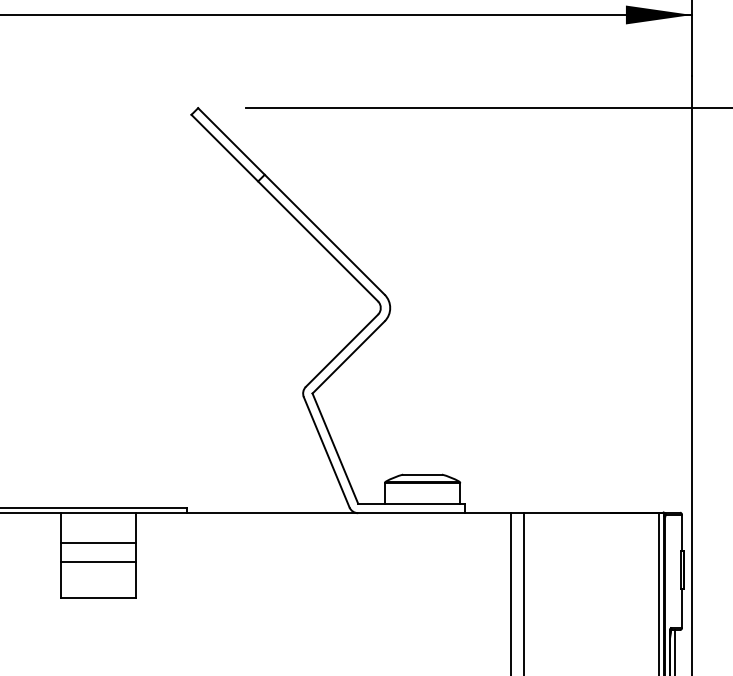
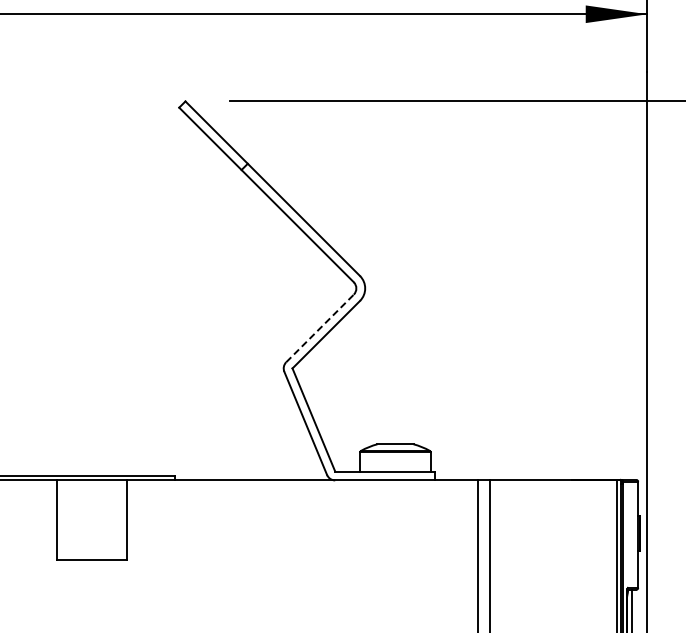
line: (342, 350) -> (320, 328), solid -> dashed
line: (97, 542) -> (91, 507), removed
line: (97, 562) -> (91, 526), removed

